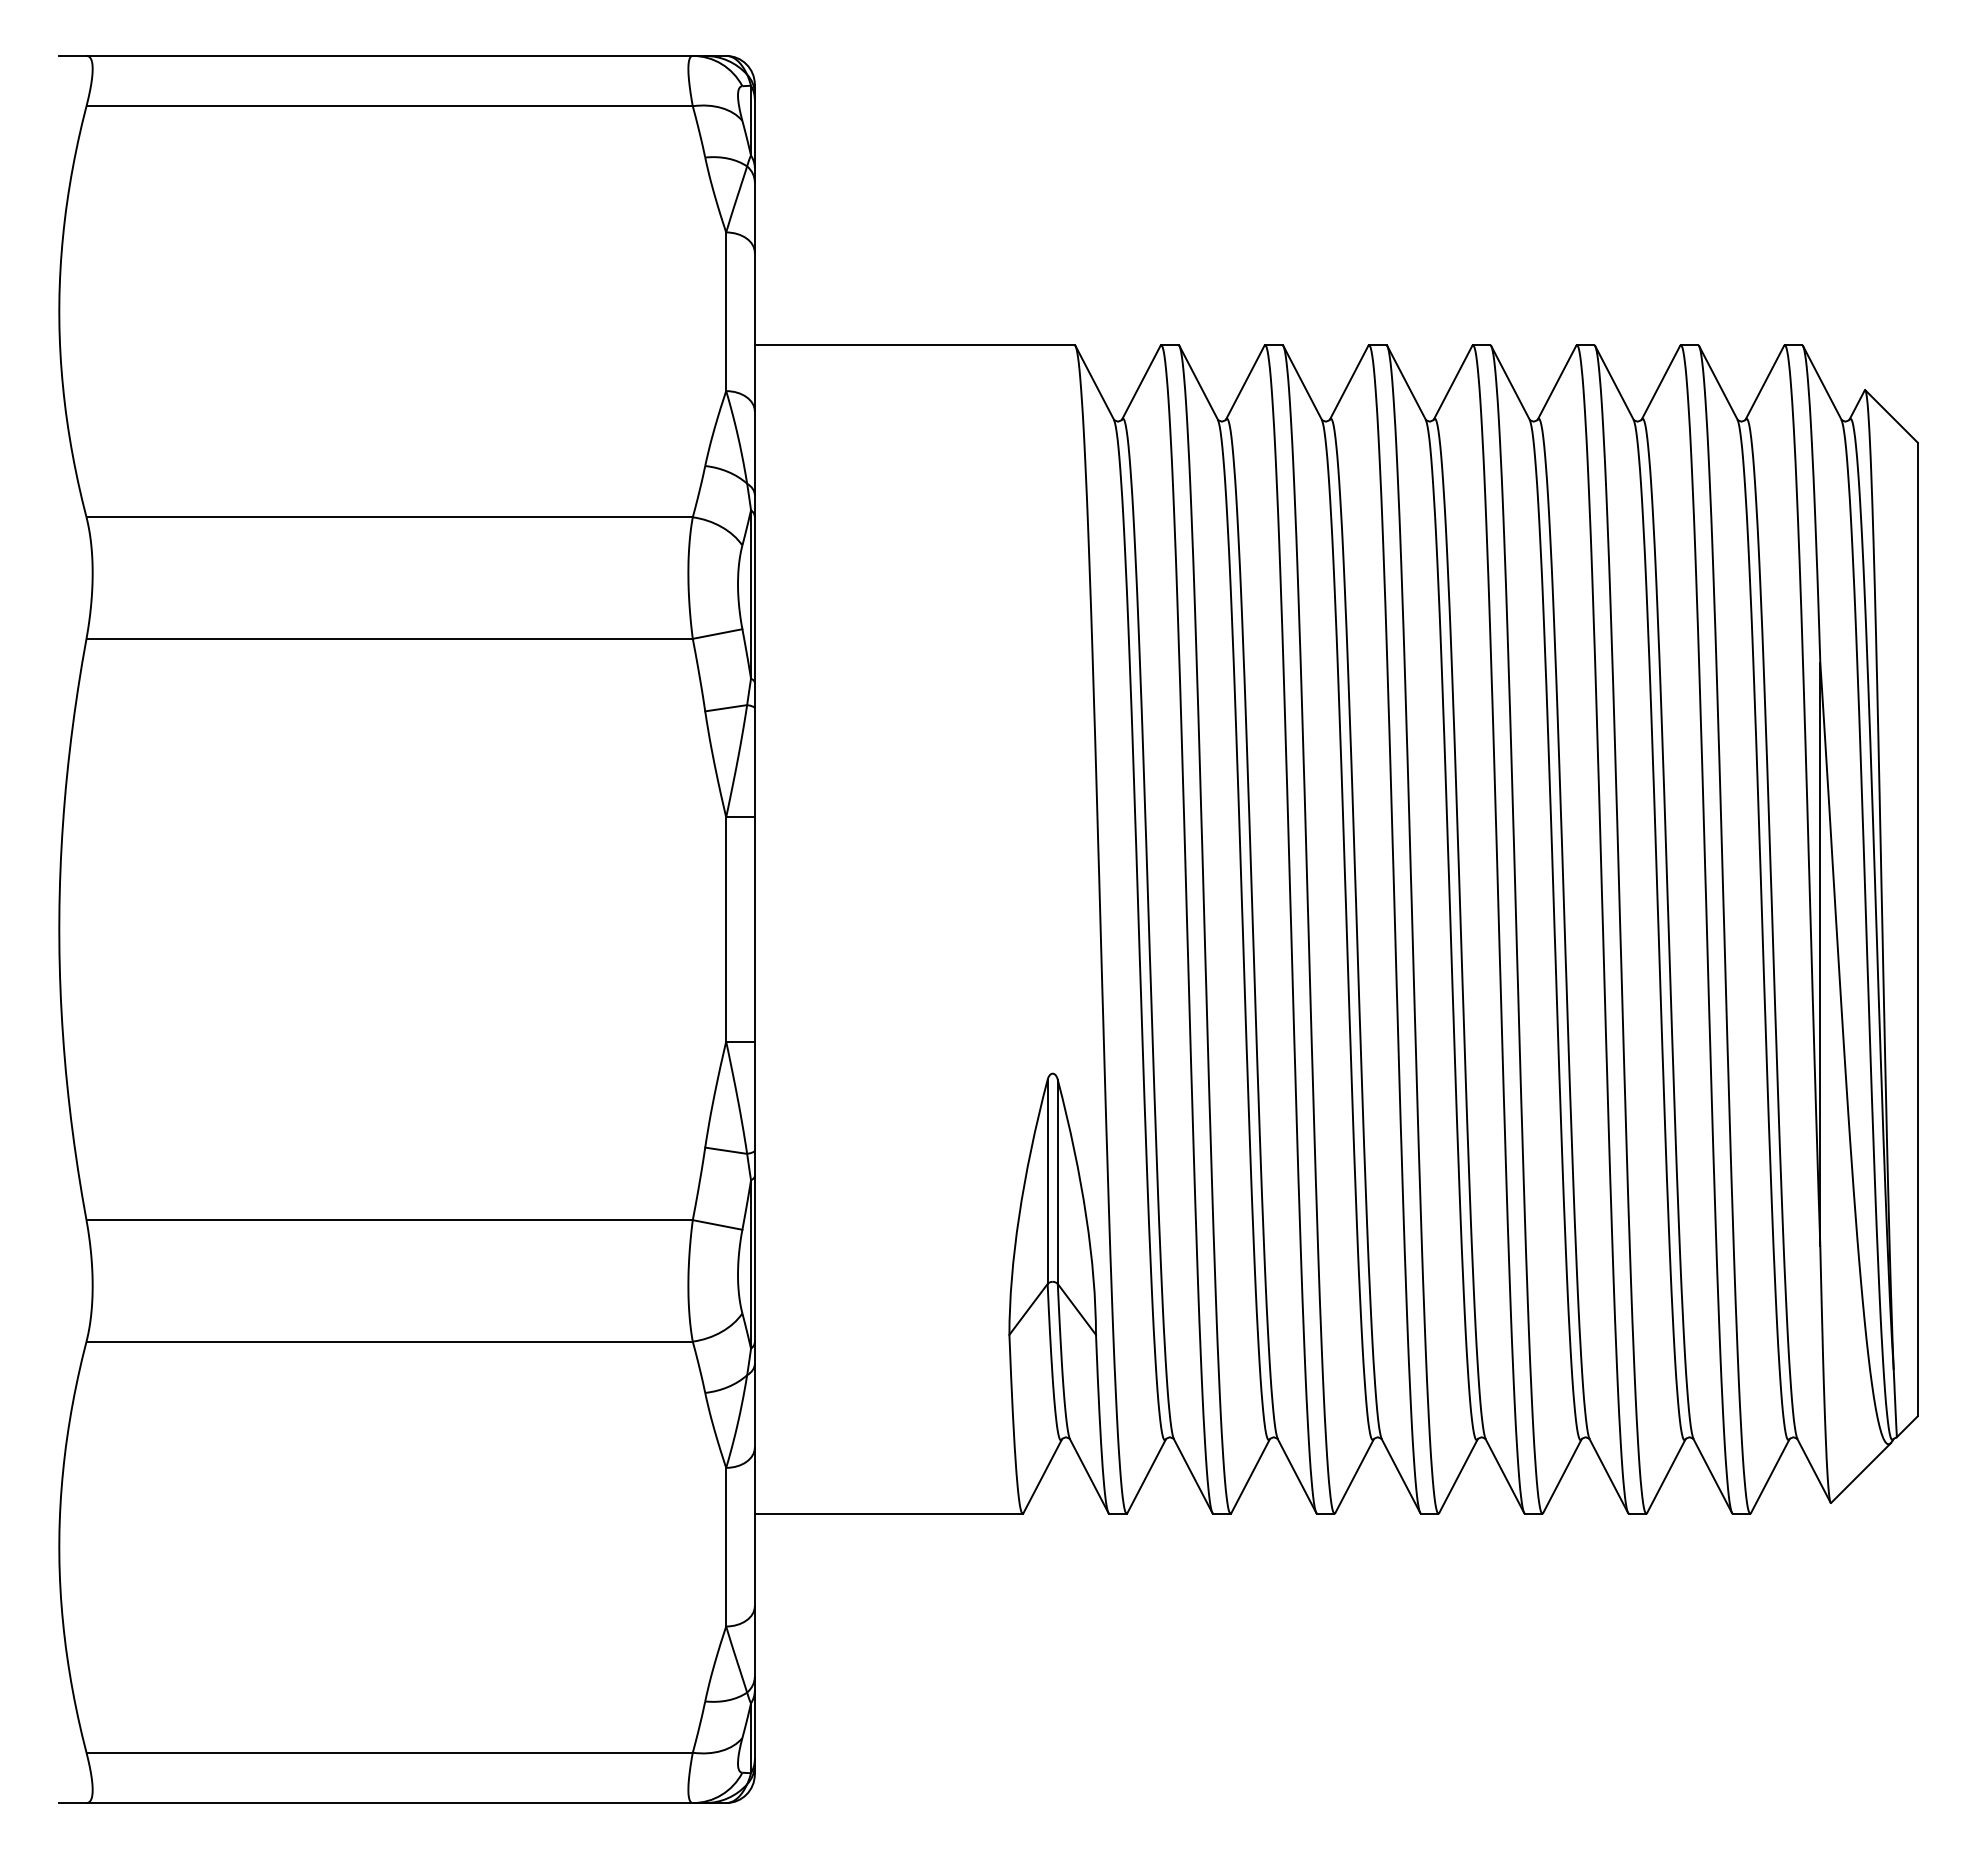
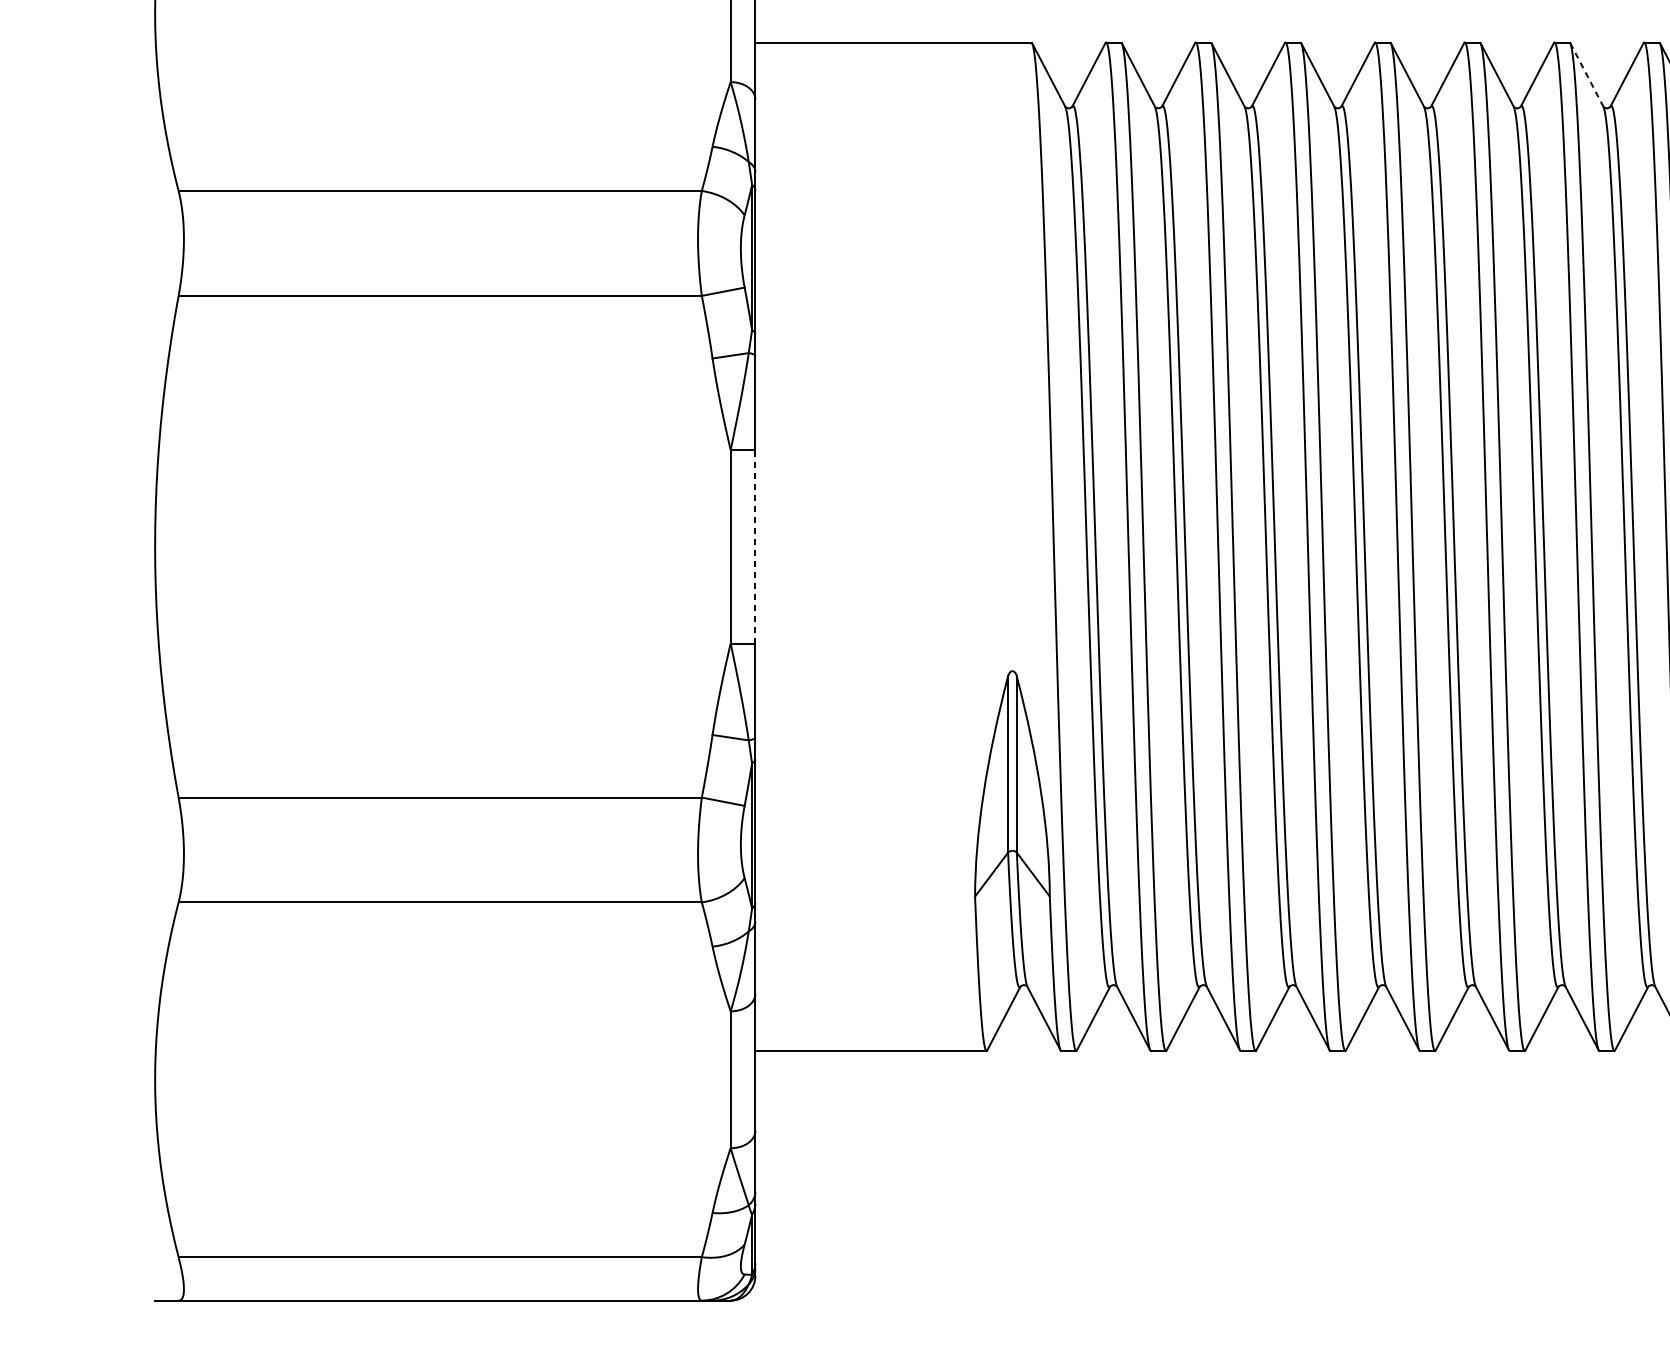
line: (1718, 383) -> (1587, 75), solid -> dashed
line: (754, 928) -> (755, 545), solid -> dashed

